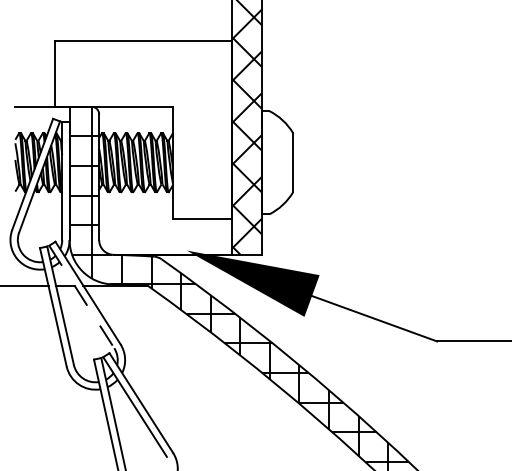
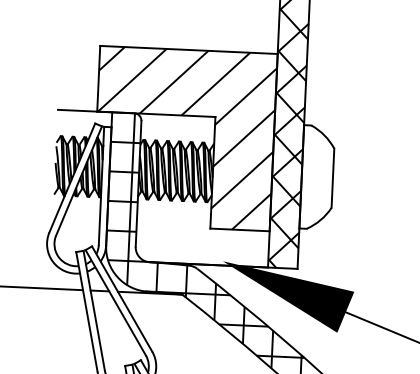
hatch: (143, 129) -> (185, 138), added
line: (81, 297) -> (115, 303), dashed -> solid

